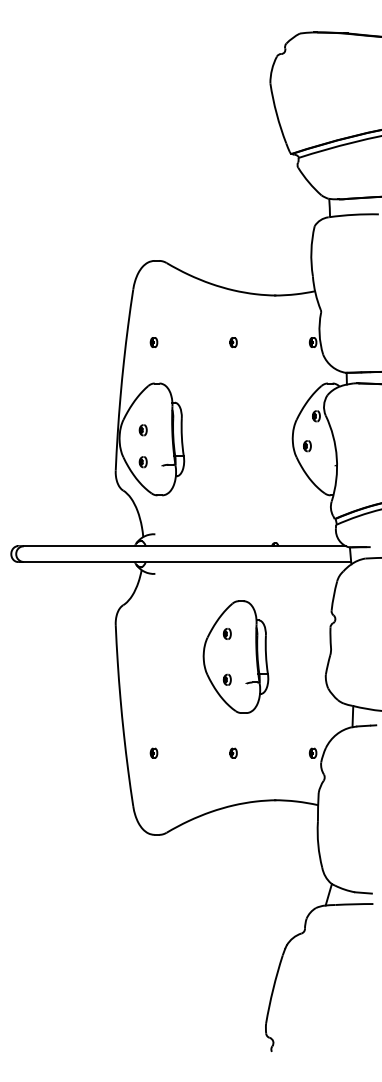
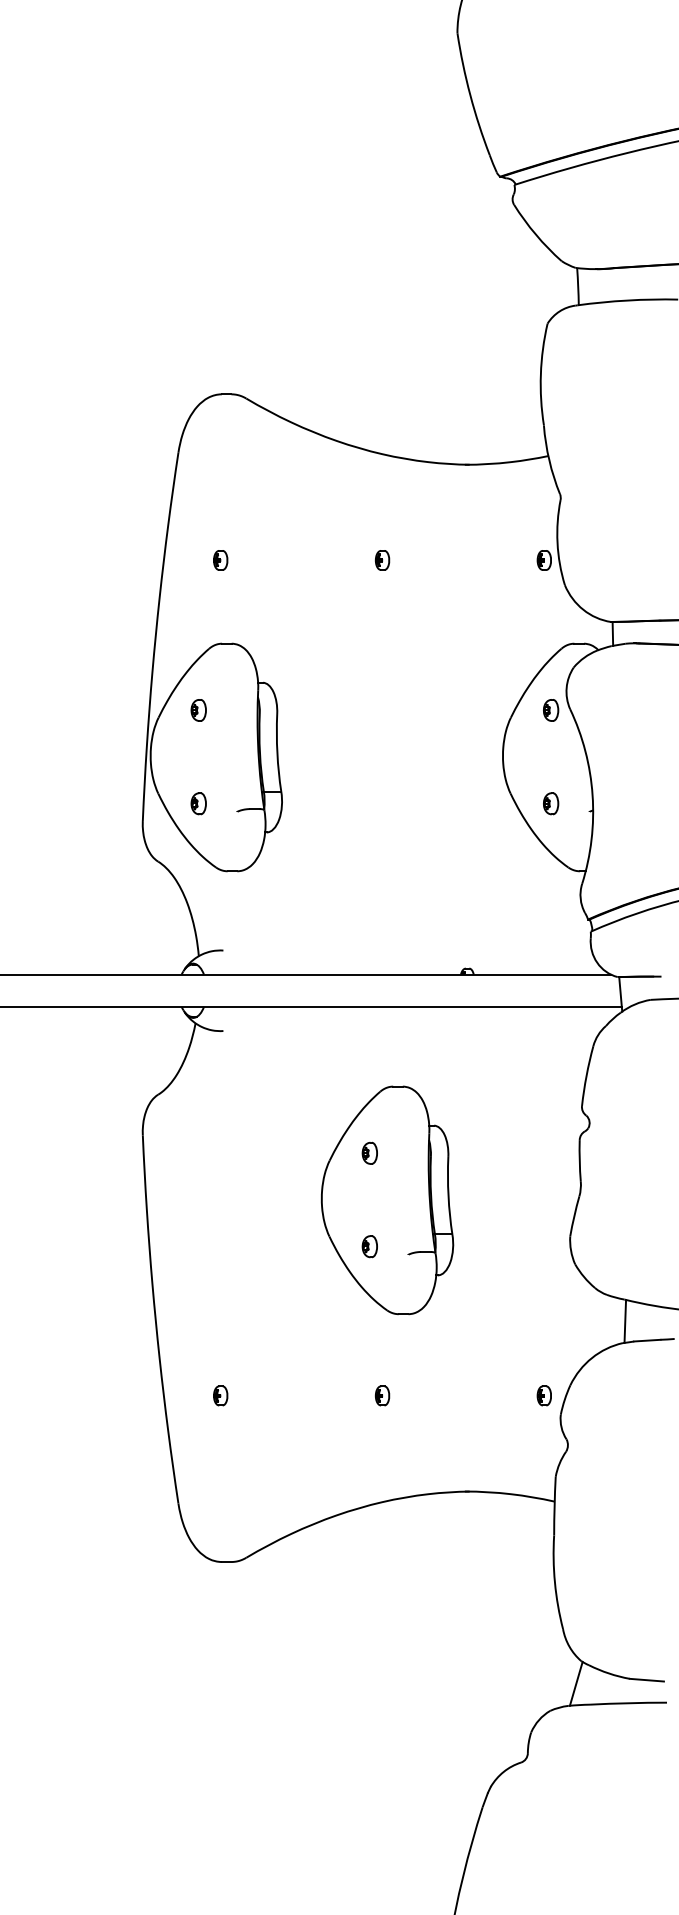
part: (142, 430) -> (197, 710), moved
part: (307, 446) -> (551, 804), moved

